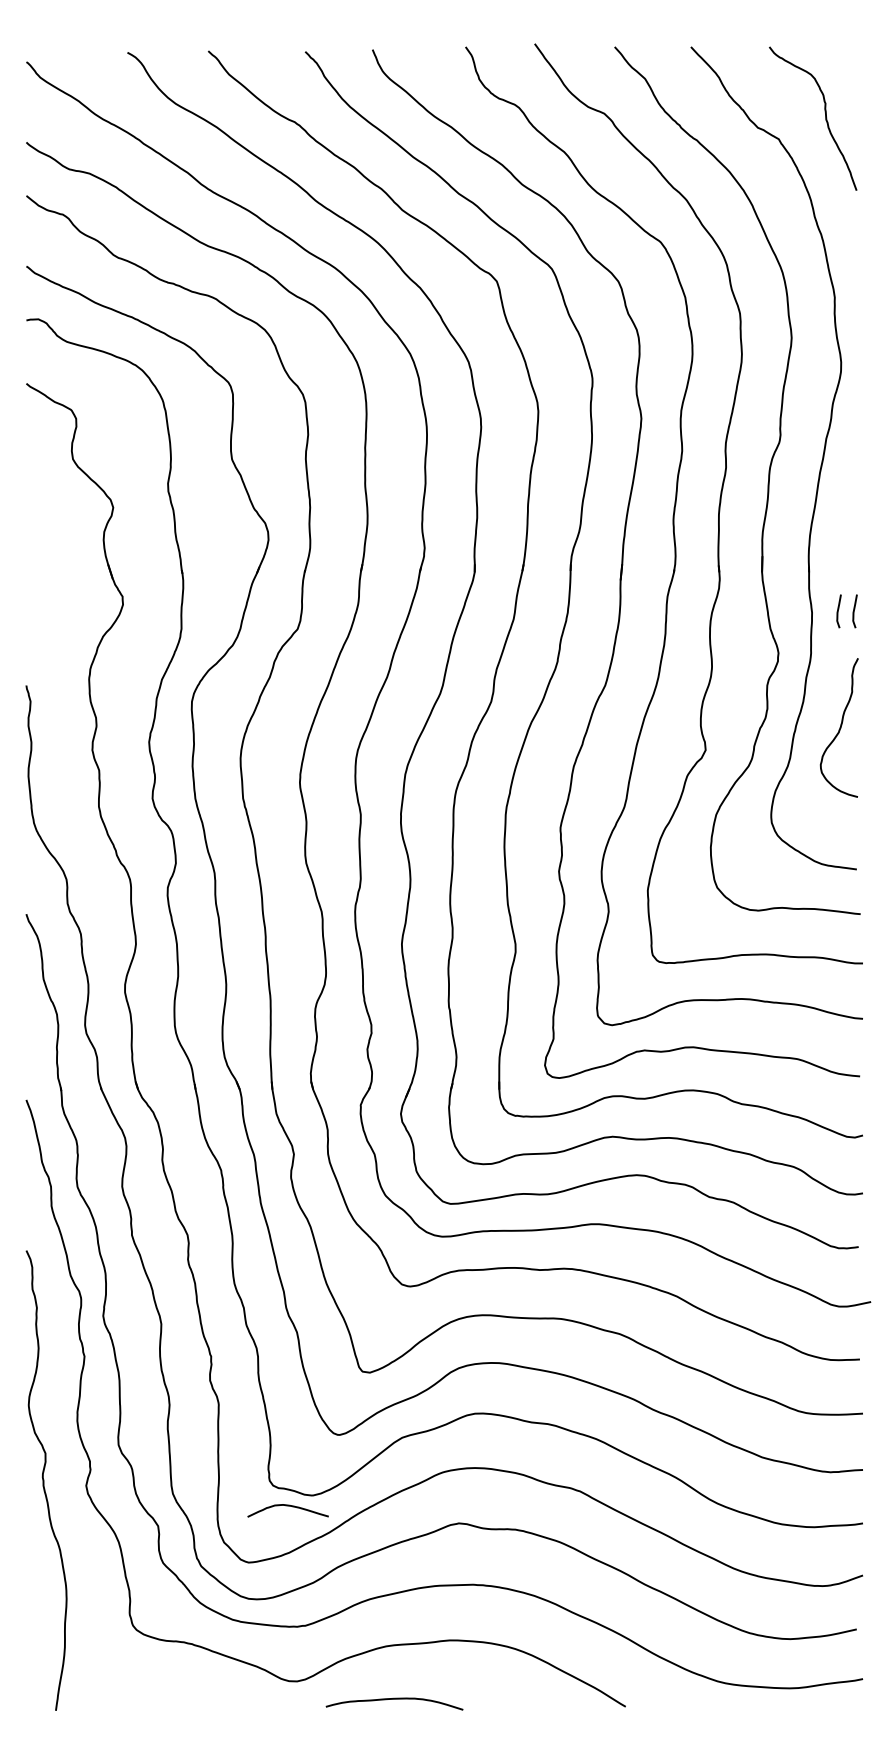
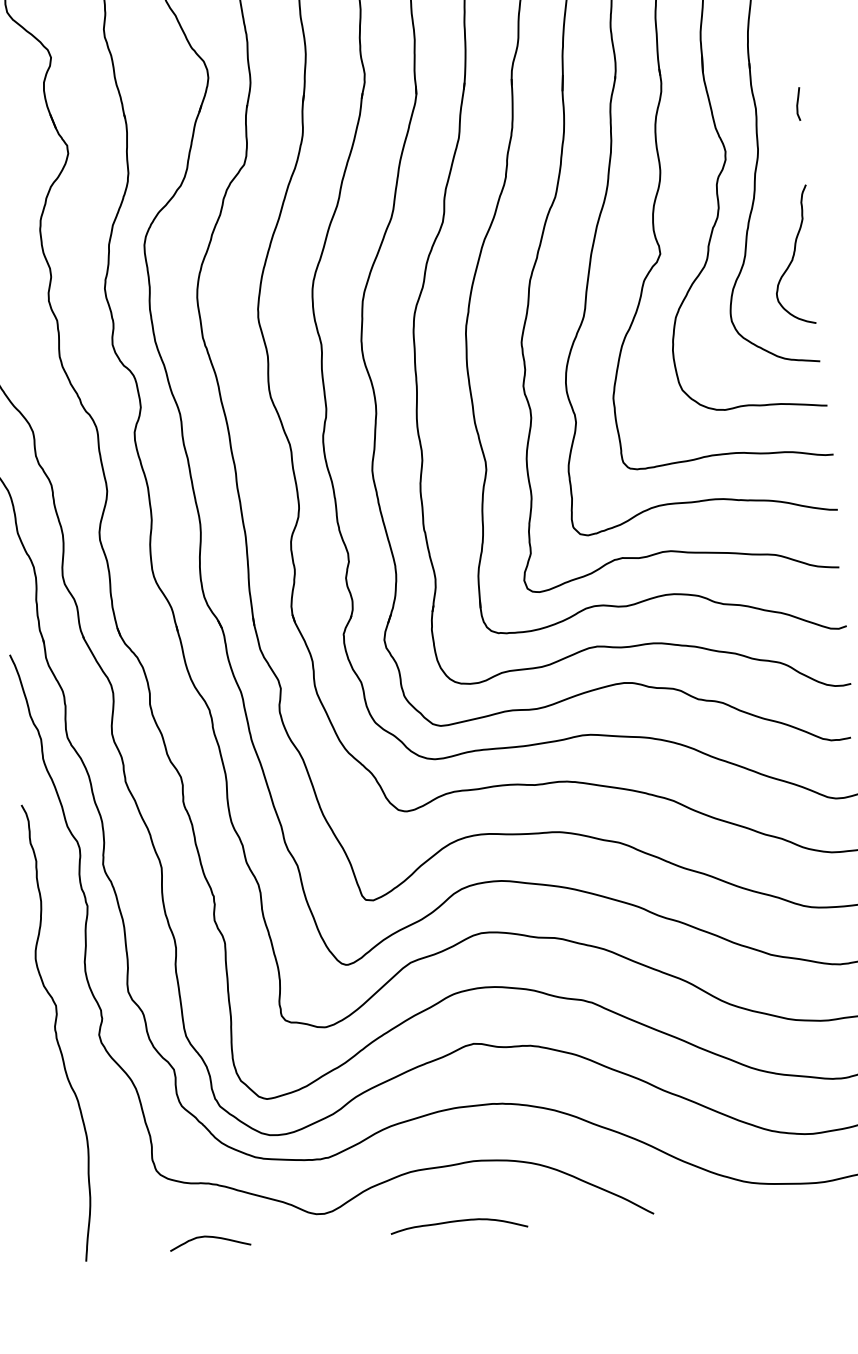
curve: (838, 611) -> (782, 105), removed
curve: (839, 727) -> (792, 255), moved
curve: (287, 1506) -> (209, 1237), moved
curve: (394, 1699) -> (458, 1221), moved

